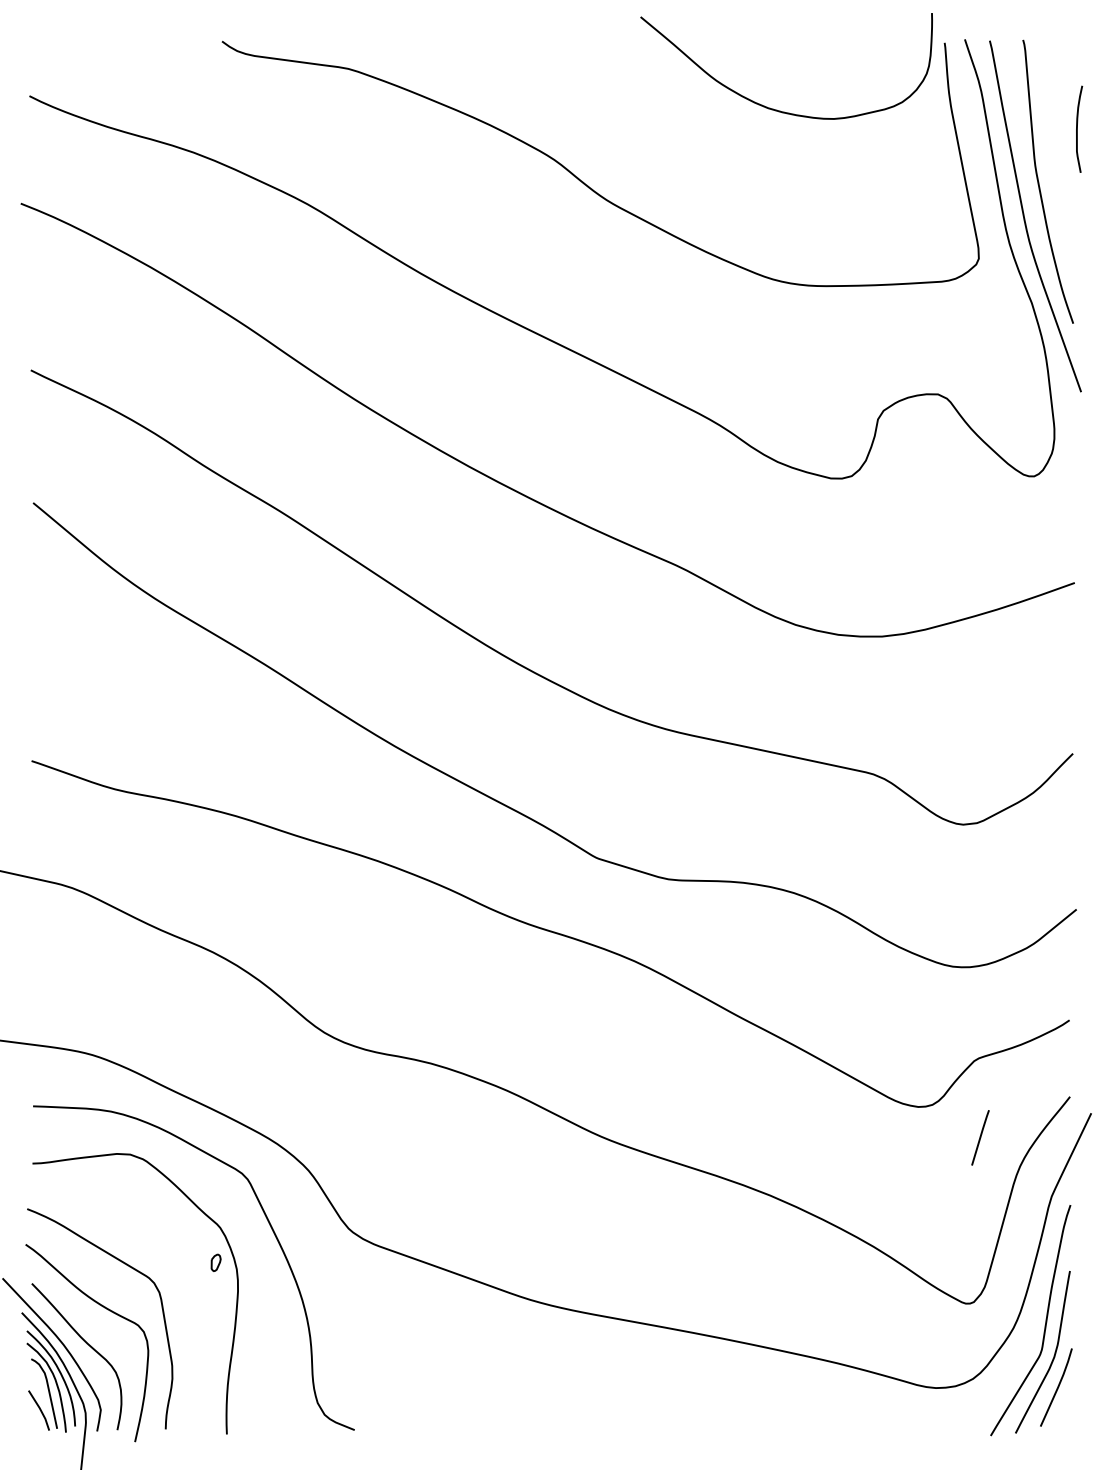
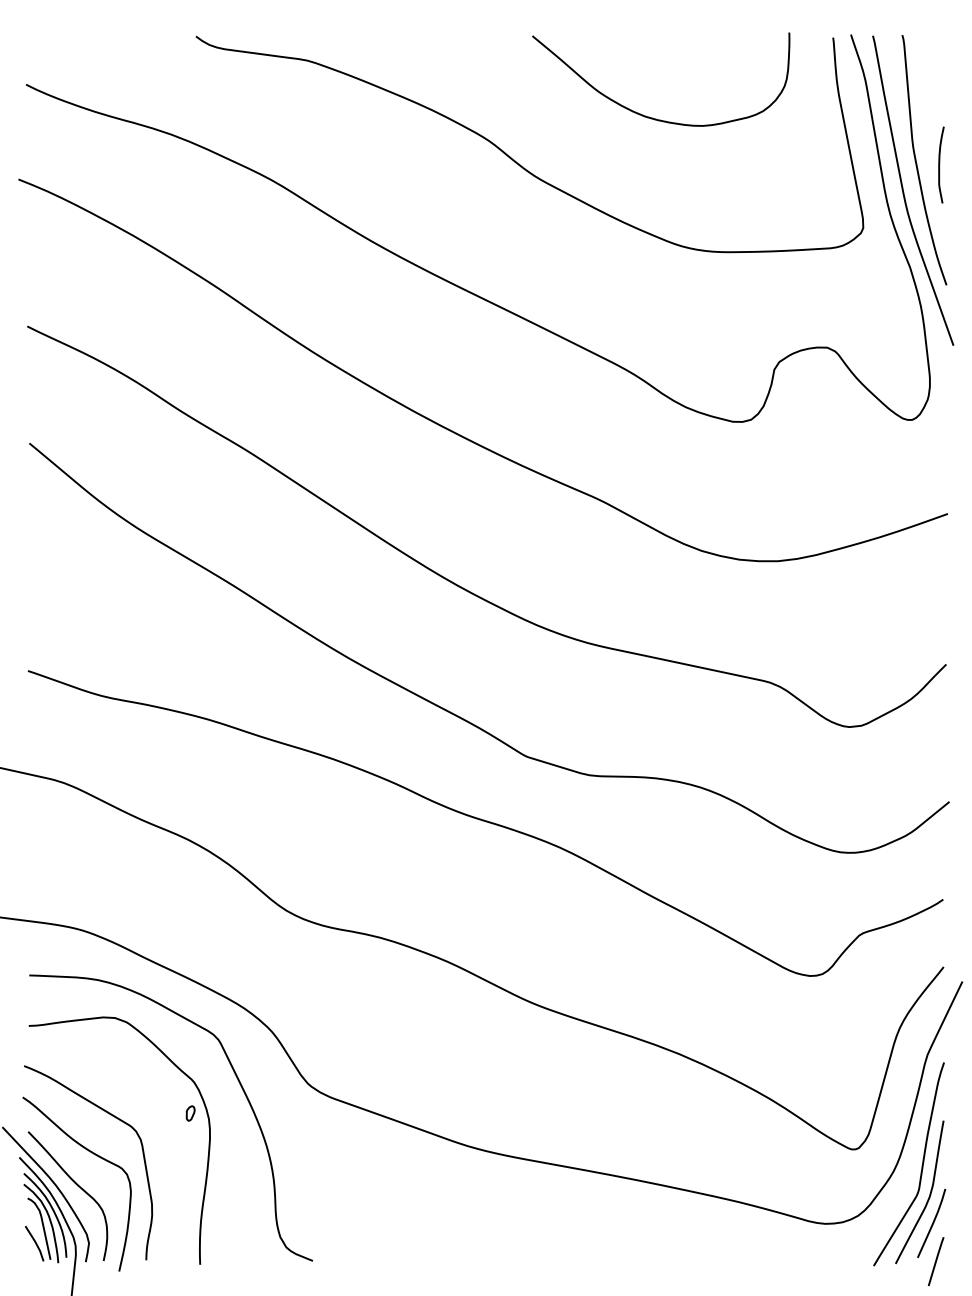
curve: (773, 108) -> (649, 116), moved
curve: (1077, 128) -> (939, 164), moved
line: (980, 1137) -> (936, 1261), moved

